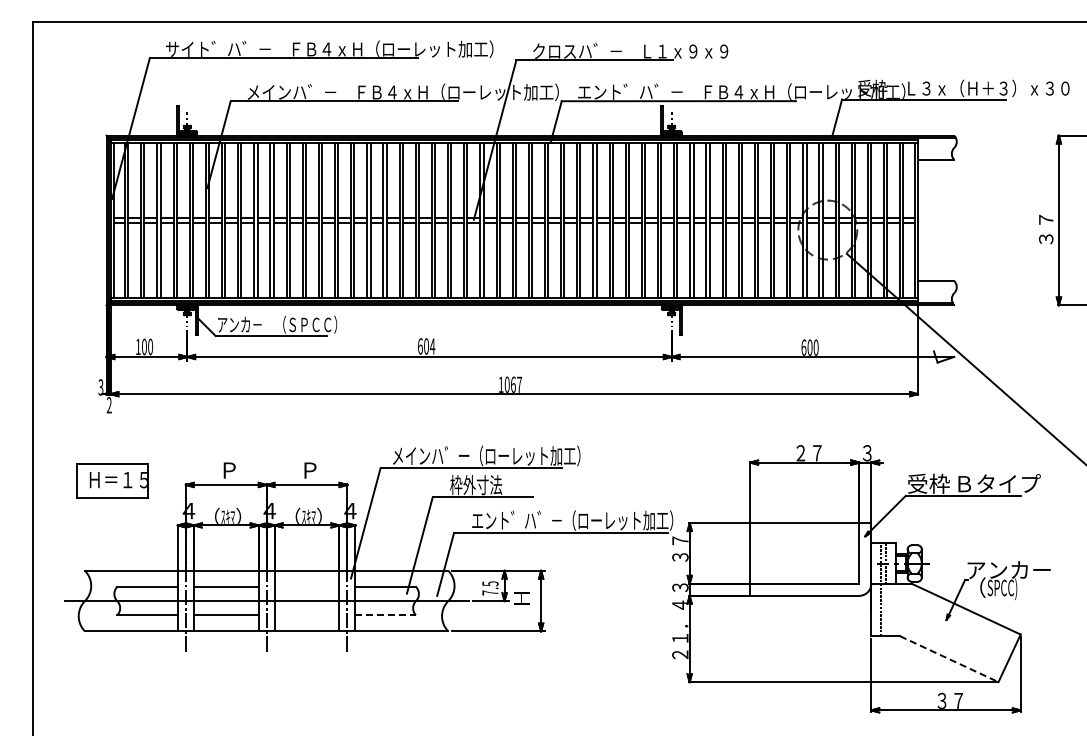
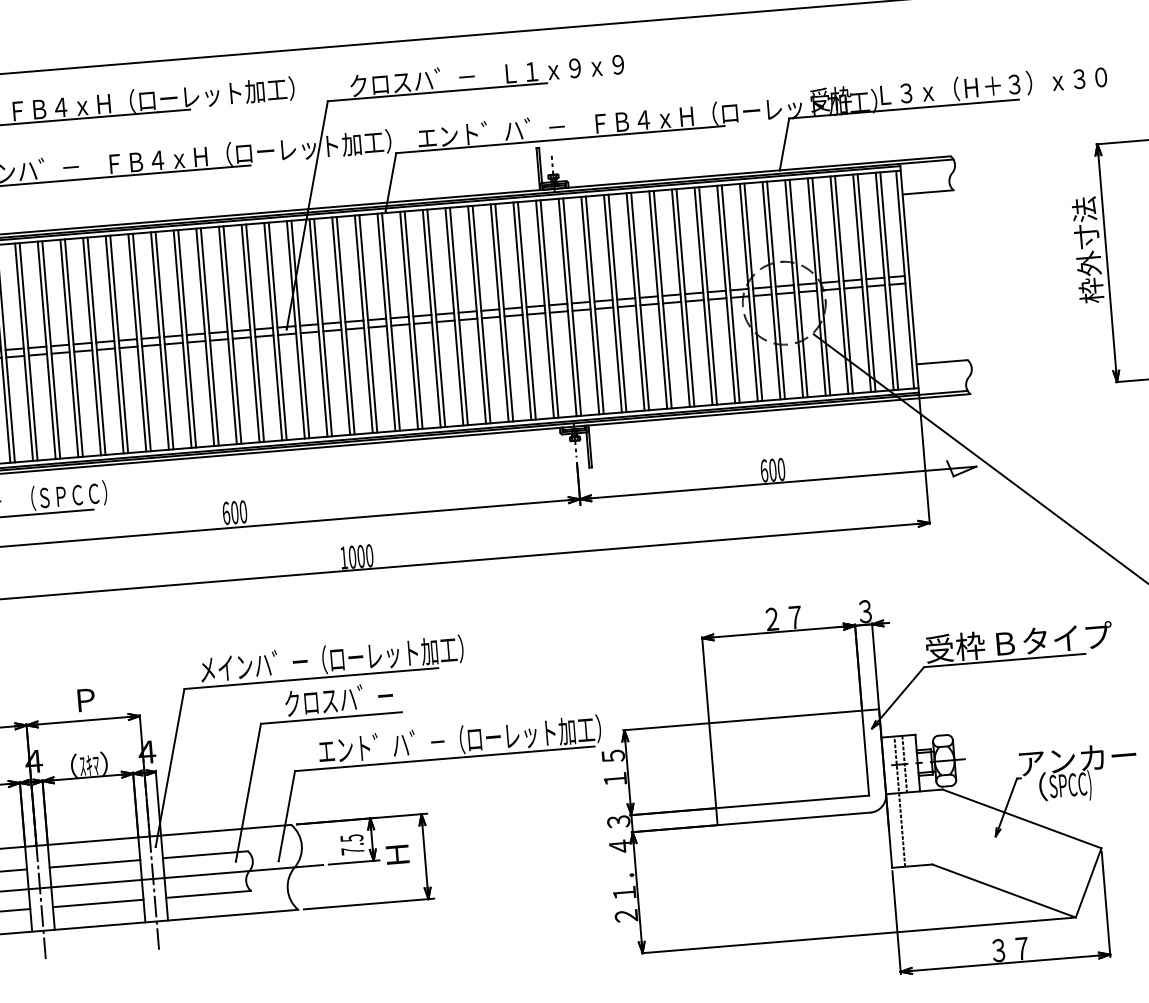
text: (1045, 209) -> (1087, 249), ３７ -> 枠外寸法
text: (432, 346) -> (243, 512), 604 -> 600
text: (516, 384) -> (365, 555), 1067 -> 1000
text: (488, 485) -> (337, 700), 枠外寸法 -> クロスハ゛ー
text: (680, 548) -> (614, 766), ３７ -> １５
line: (306, 586) -> (94, 863), added
line: (306, 615) -> (97, 903), added
line: (386, 615) -> (209, 894), dashed -> solid
line: (949, 659) -> (1004, 891), dashed -> solid

